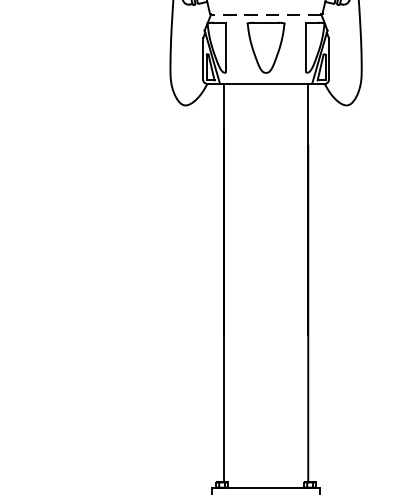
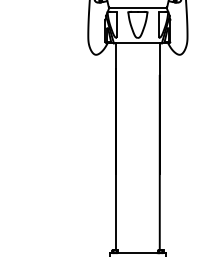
line: (265, 14) -> (137, 7), dashed -> solid

